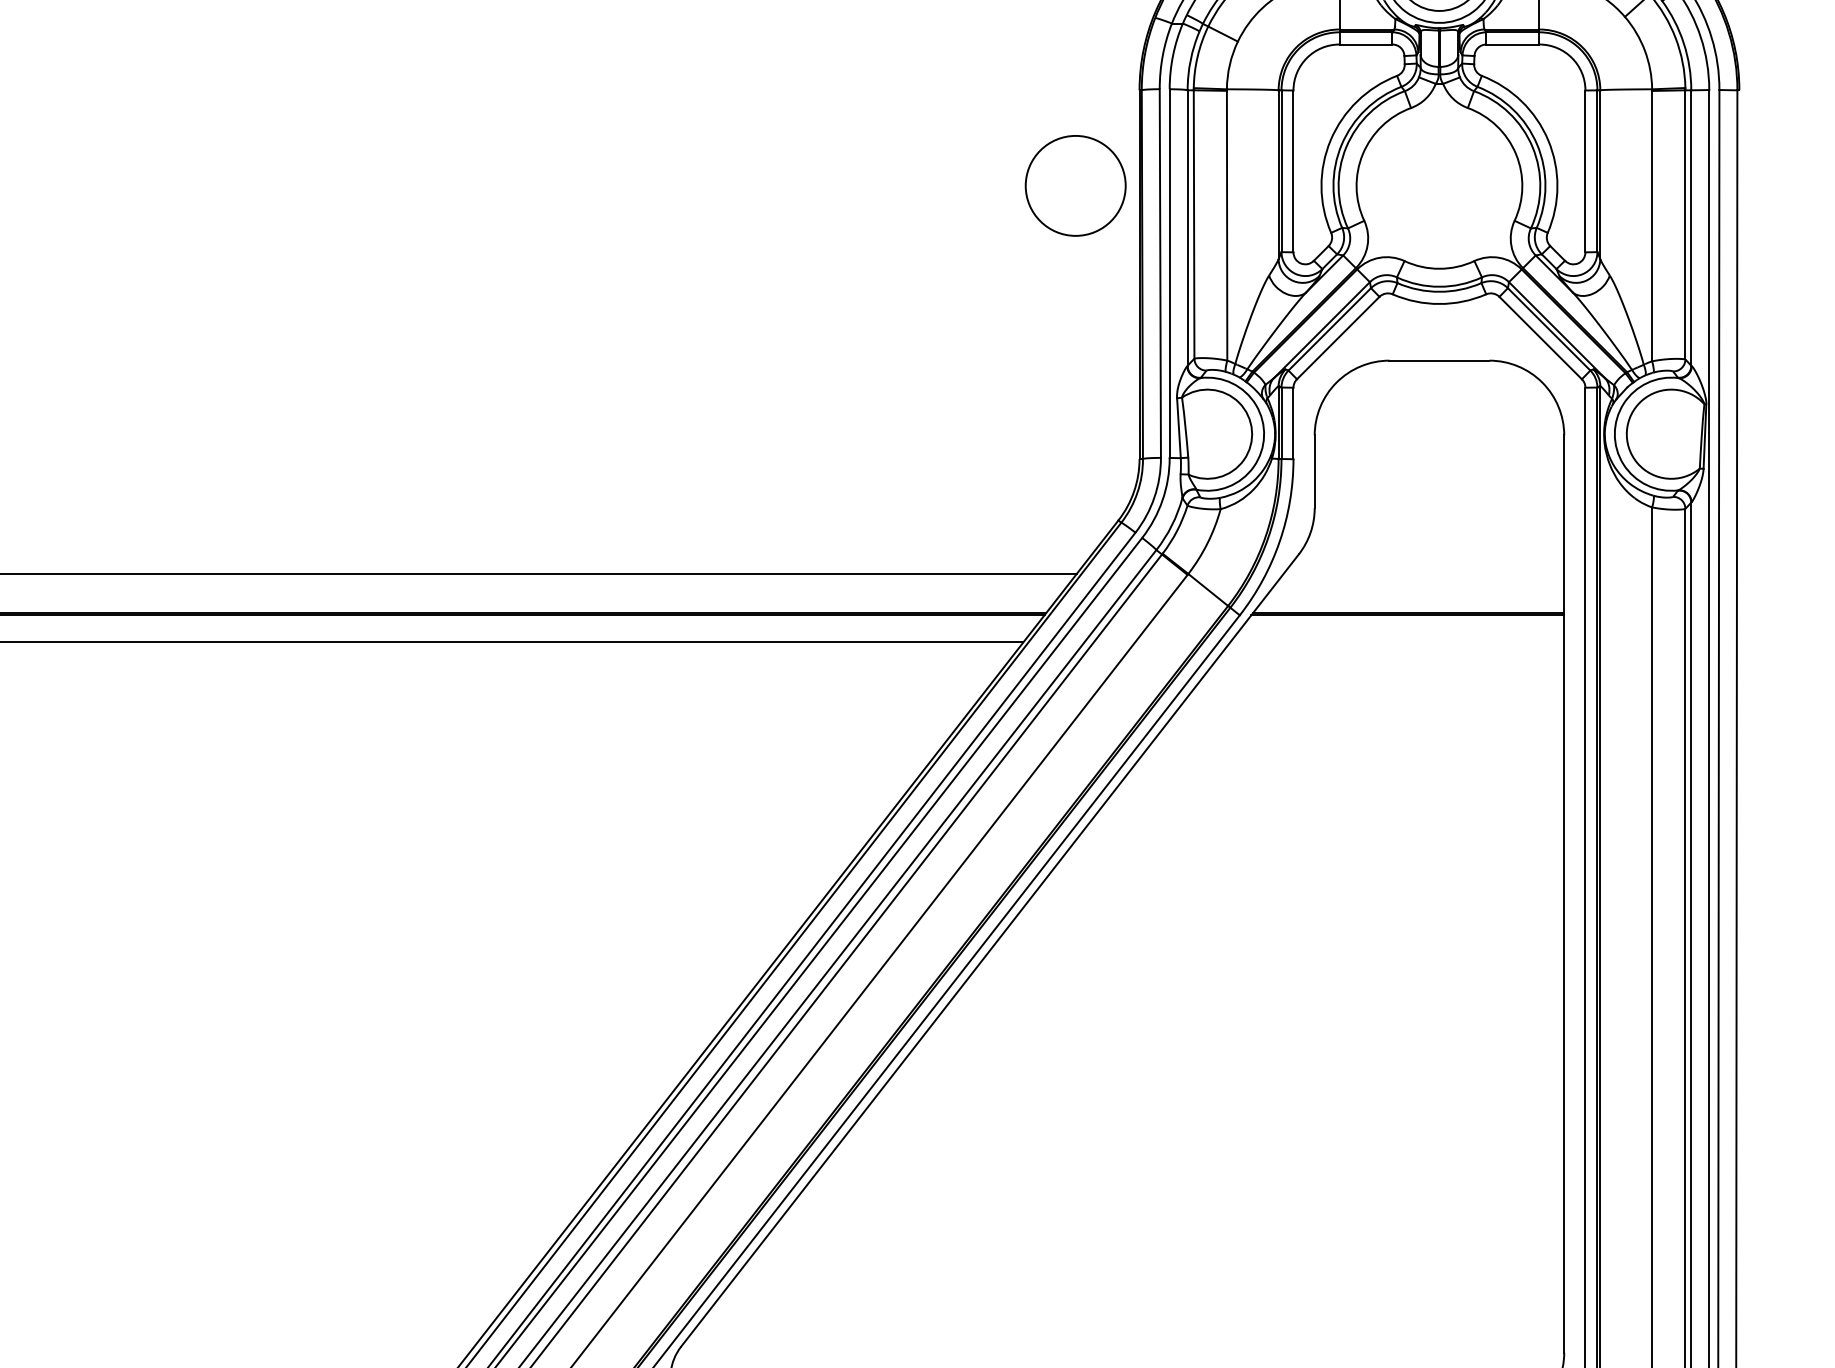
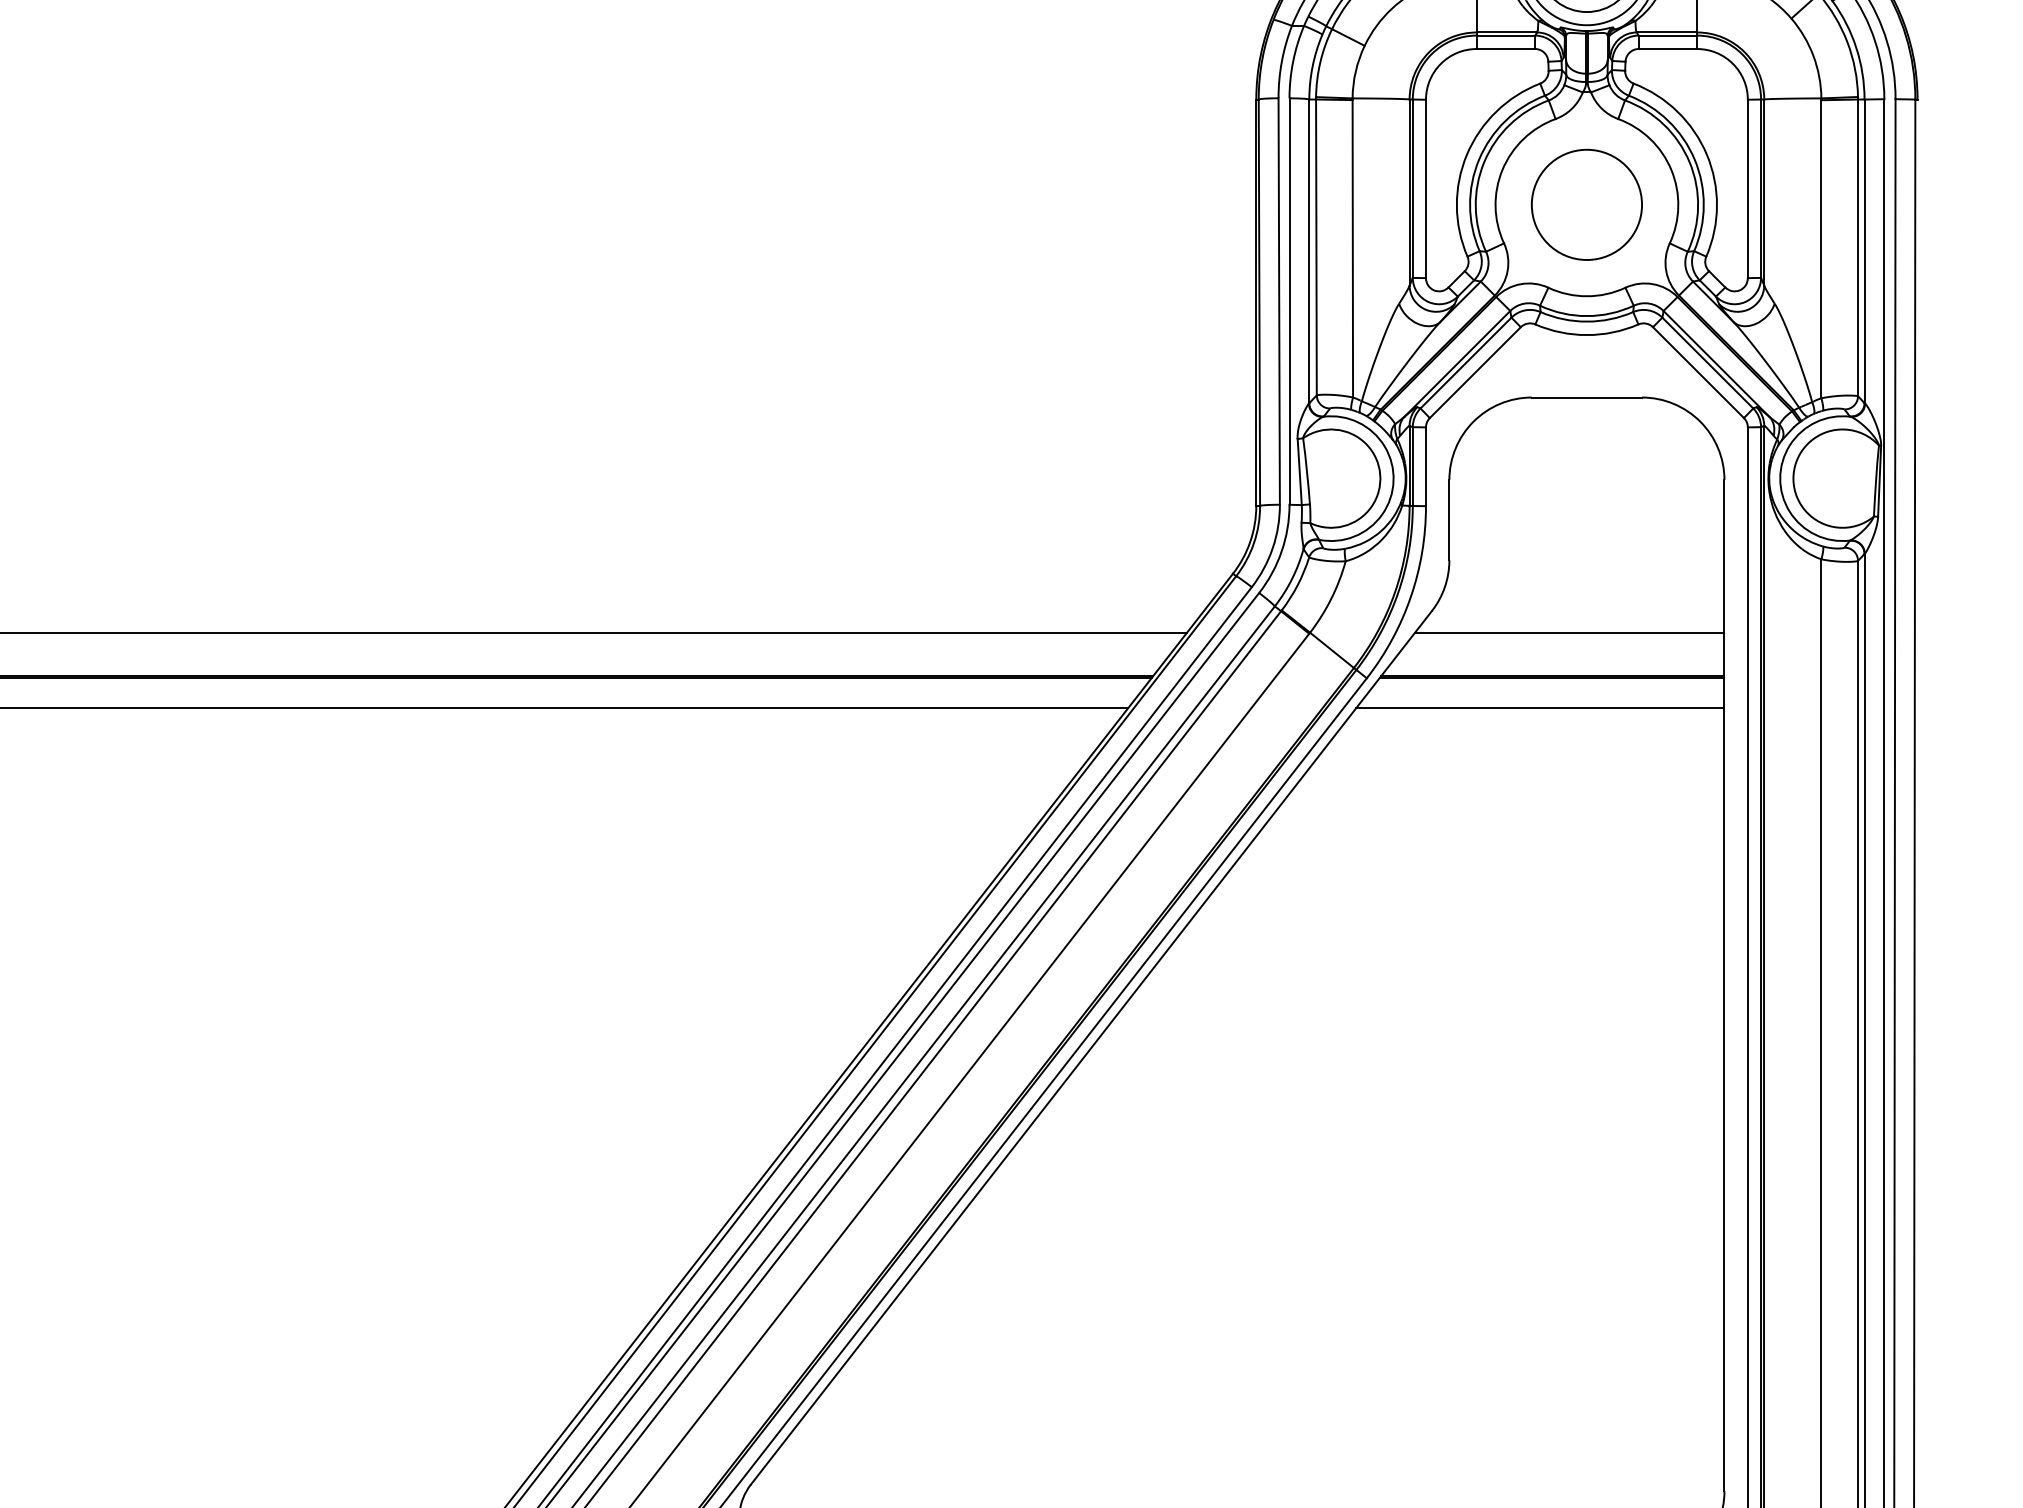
circle: (1075, 185) -> (1586, 204), moved
line: (1423, 573) -> (1569, 632), added
line: (1397, 642) -> (1540, 708), added

